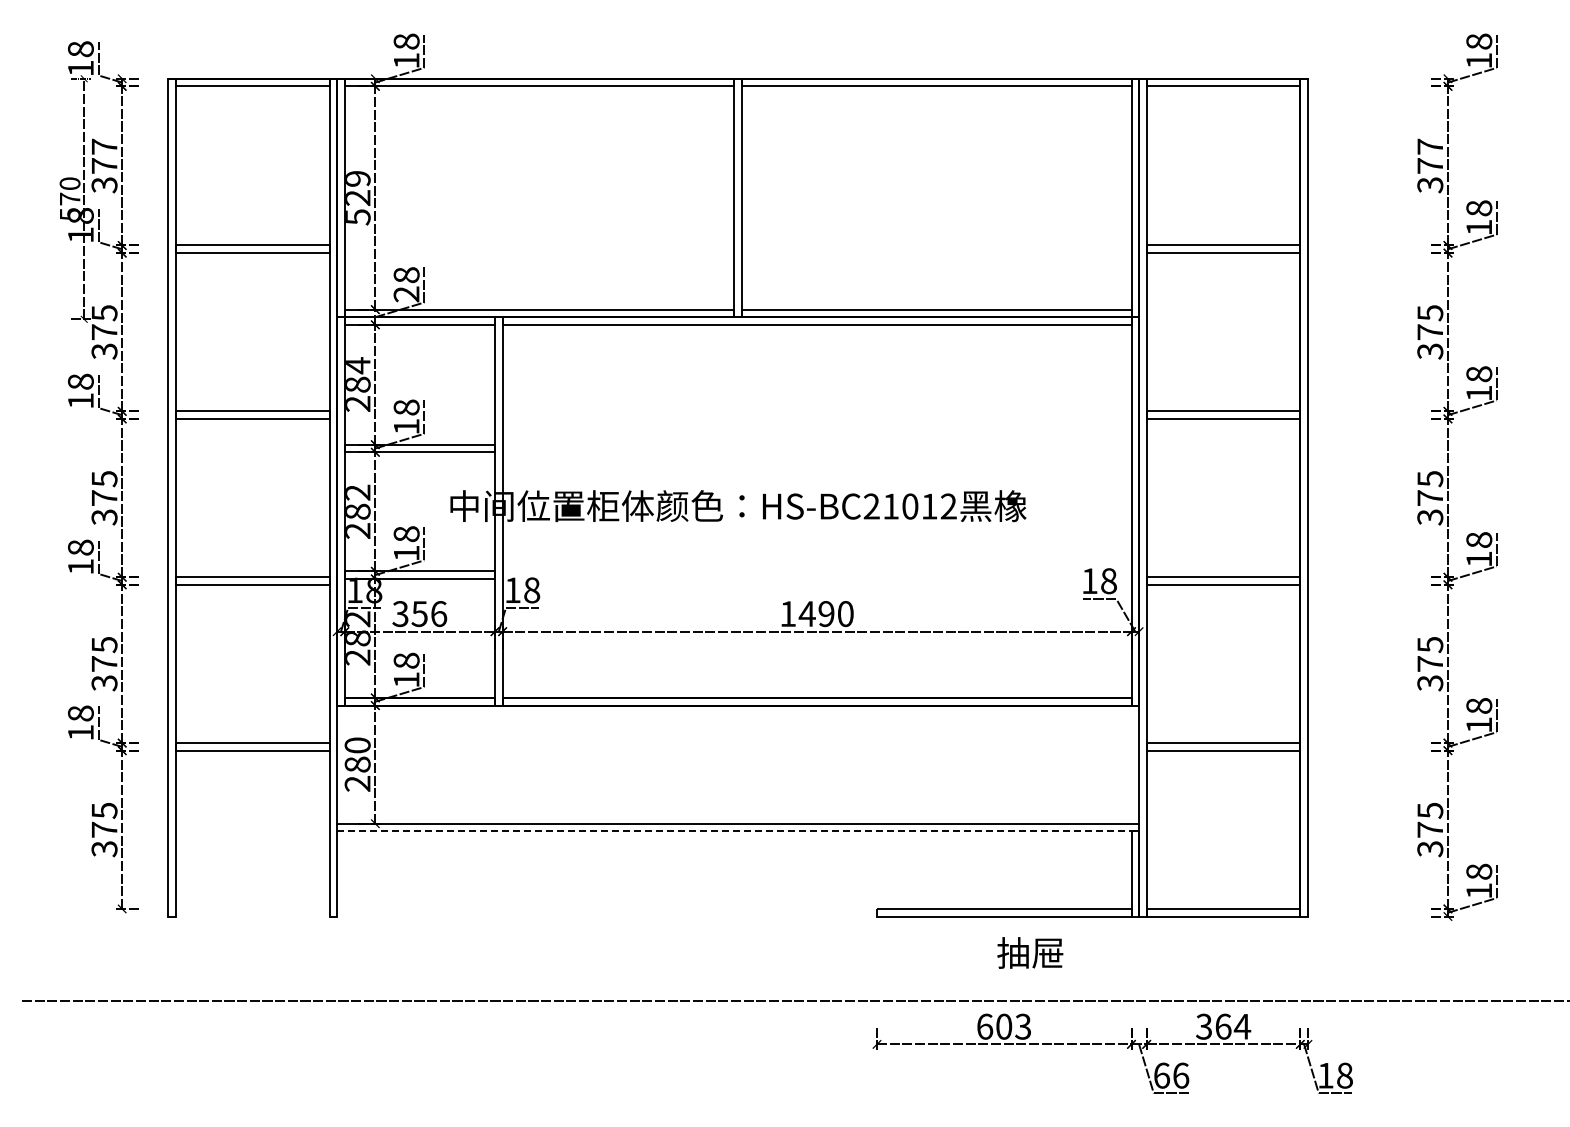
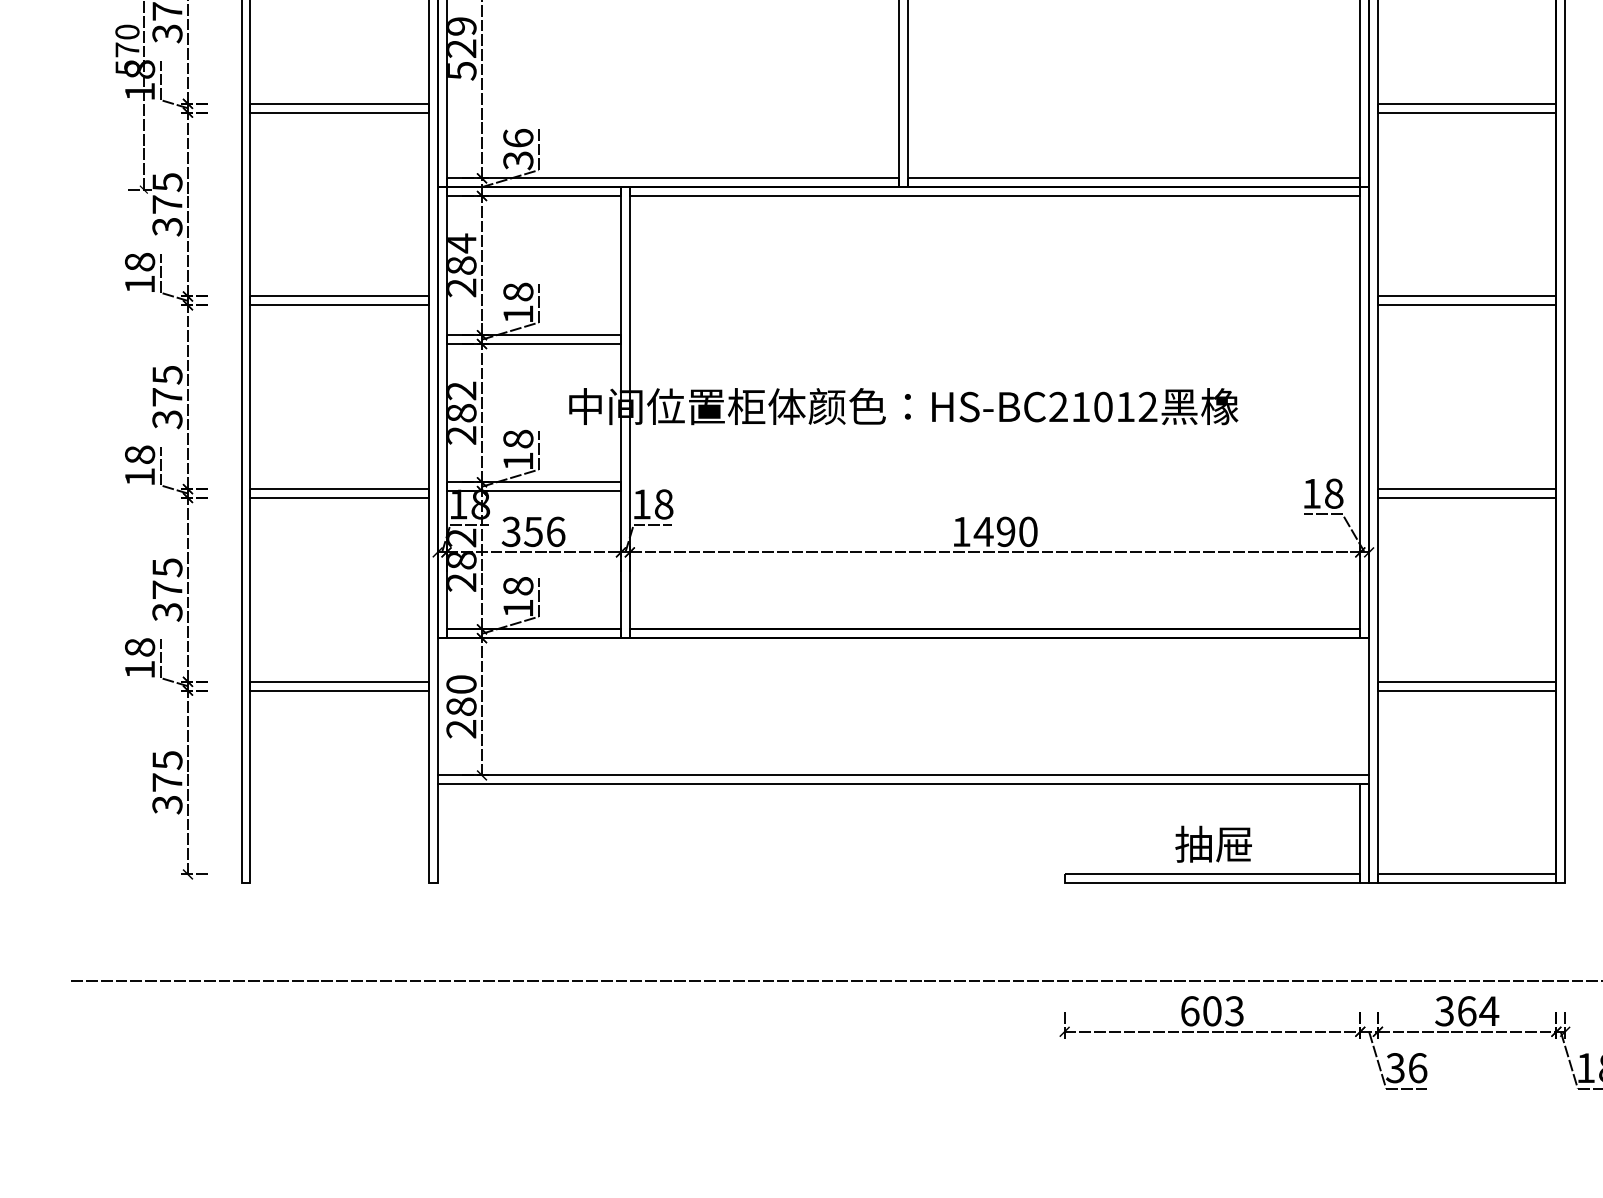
text: (406, 284) -> (518, 149), 28 -> 36
line: (738, 831) -> (903, 784), dashed -> solid
text: (1030, 952) -> (1213, 843), moved
text: (1161, 1075) -> (1395, 1067), 66 -> 36

